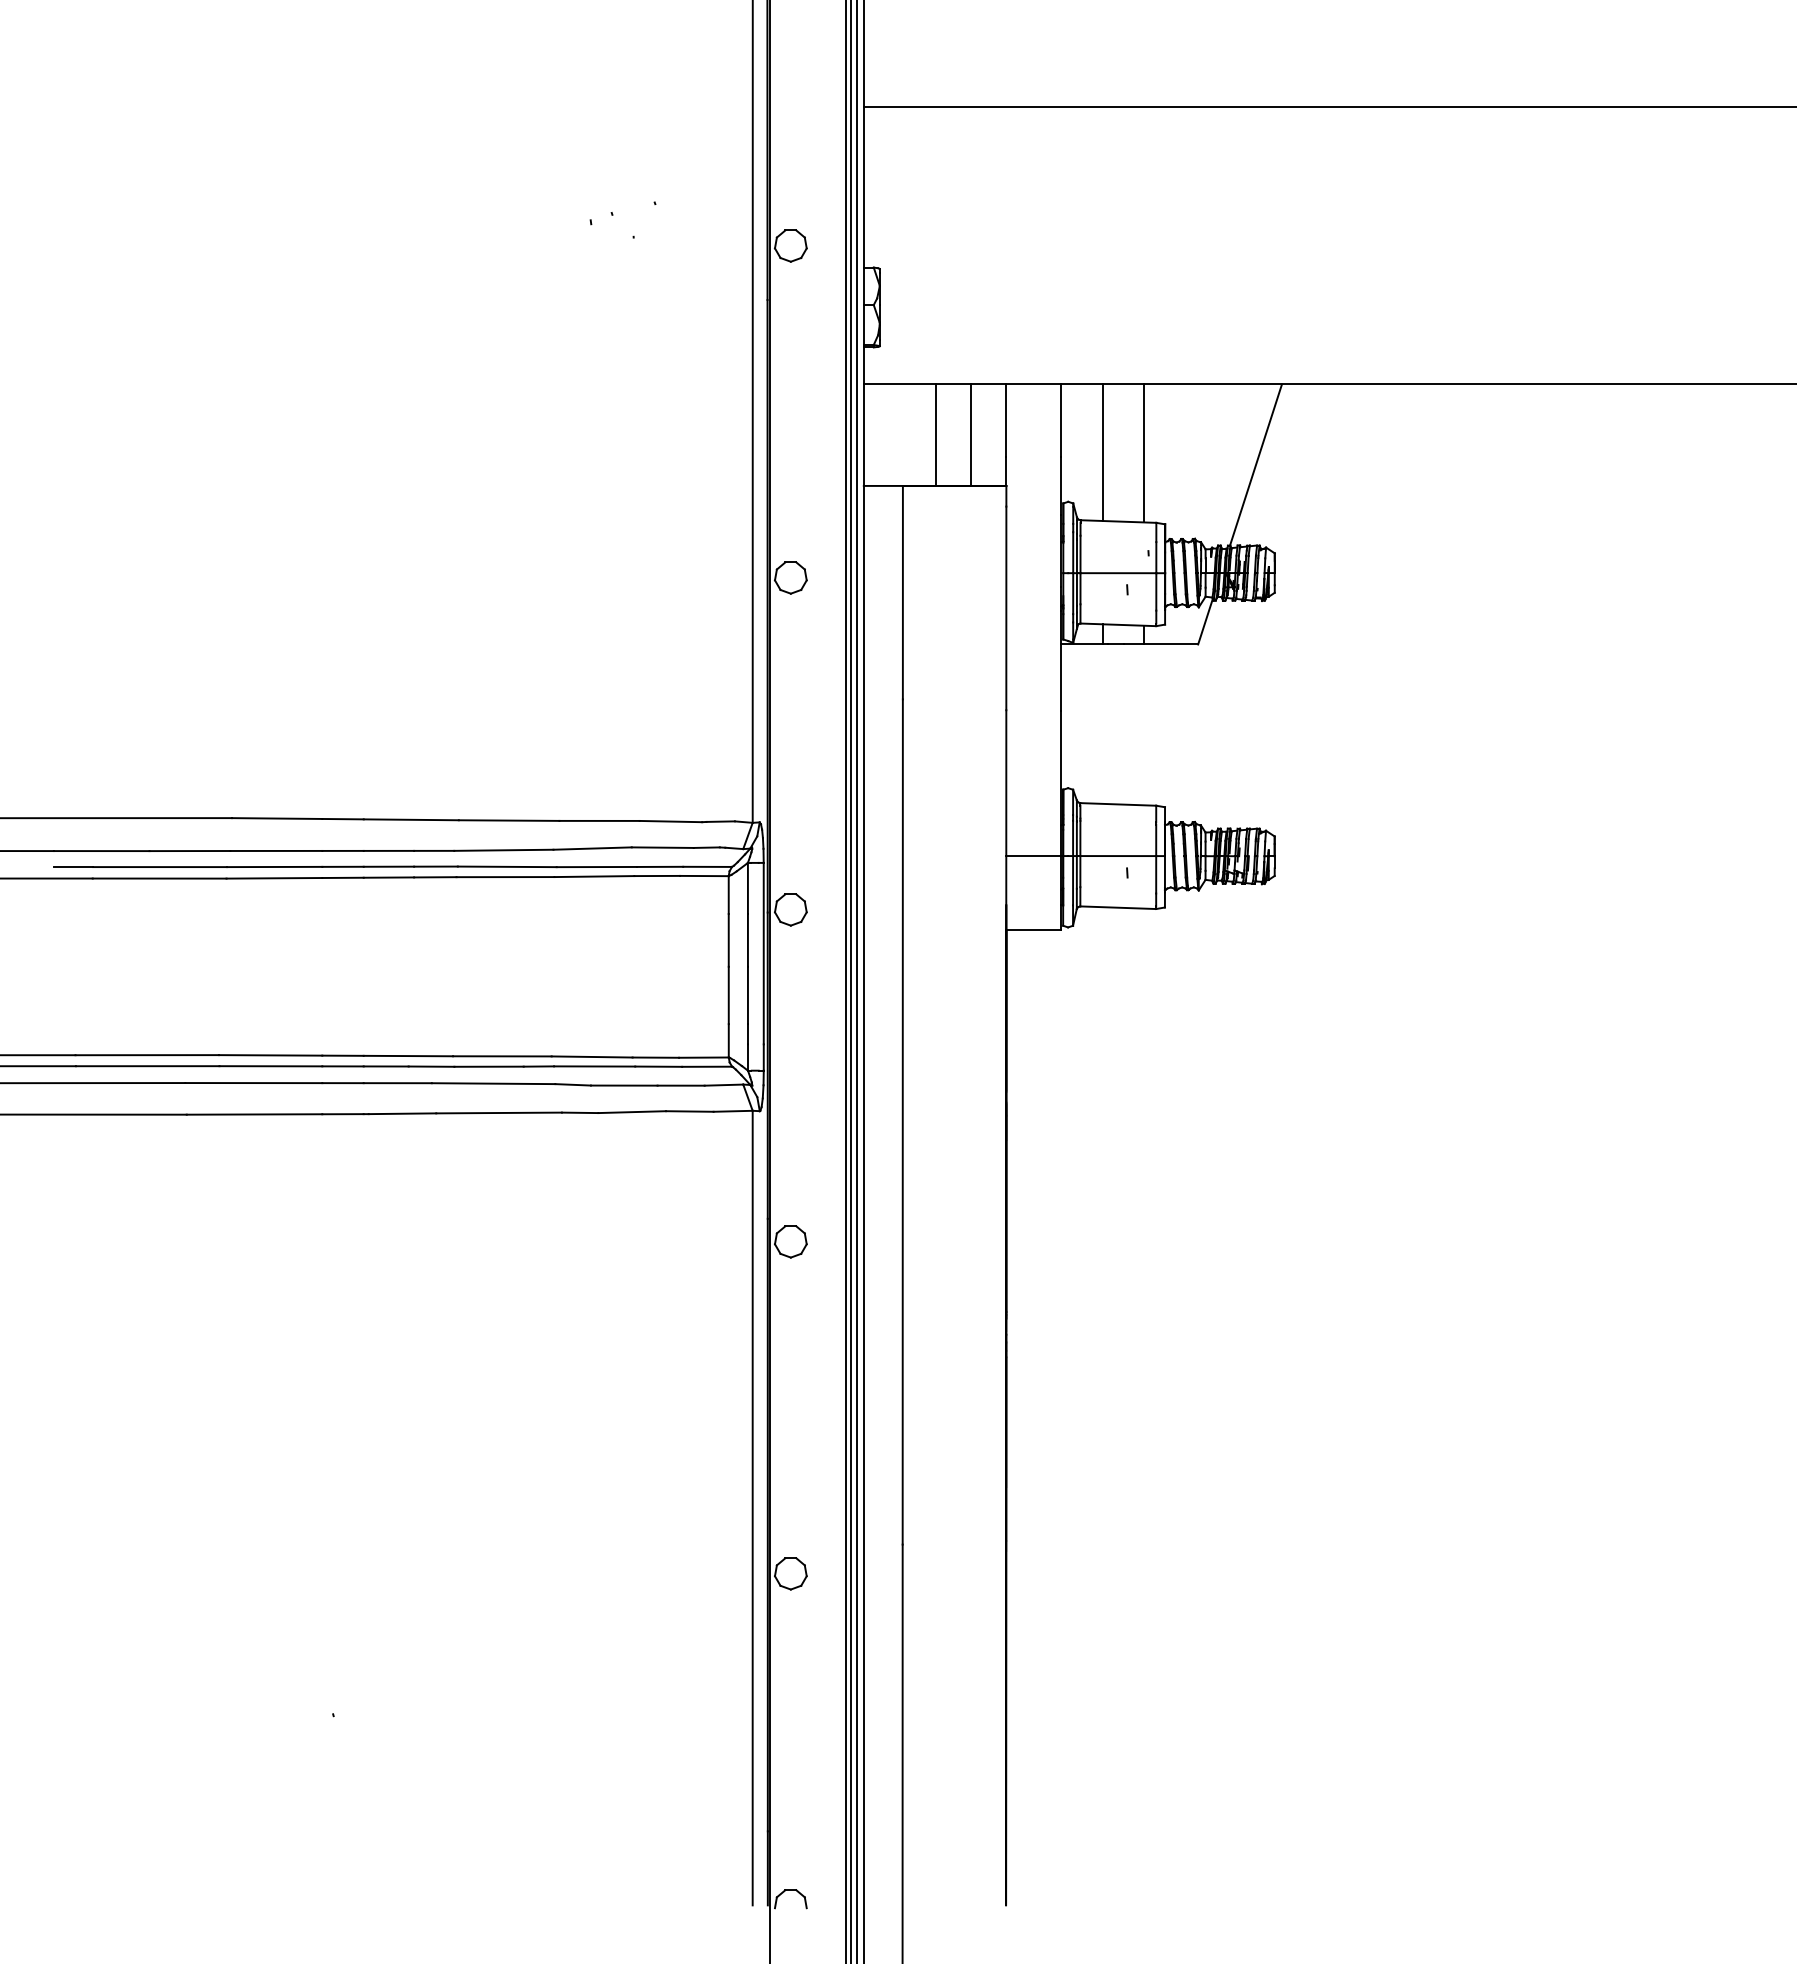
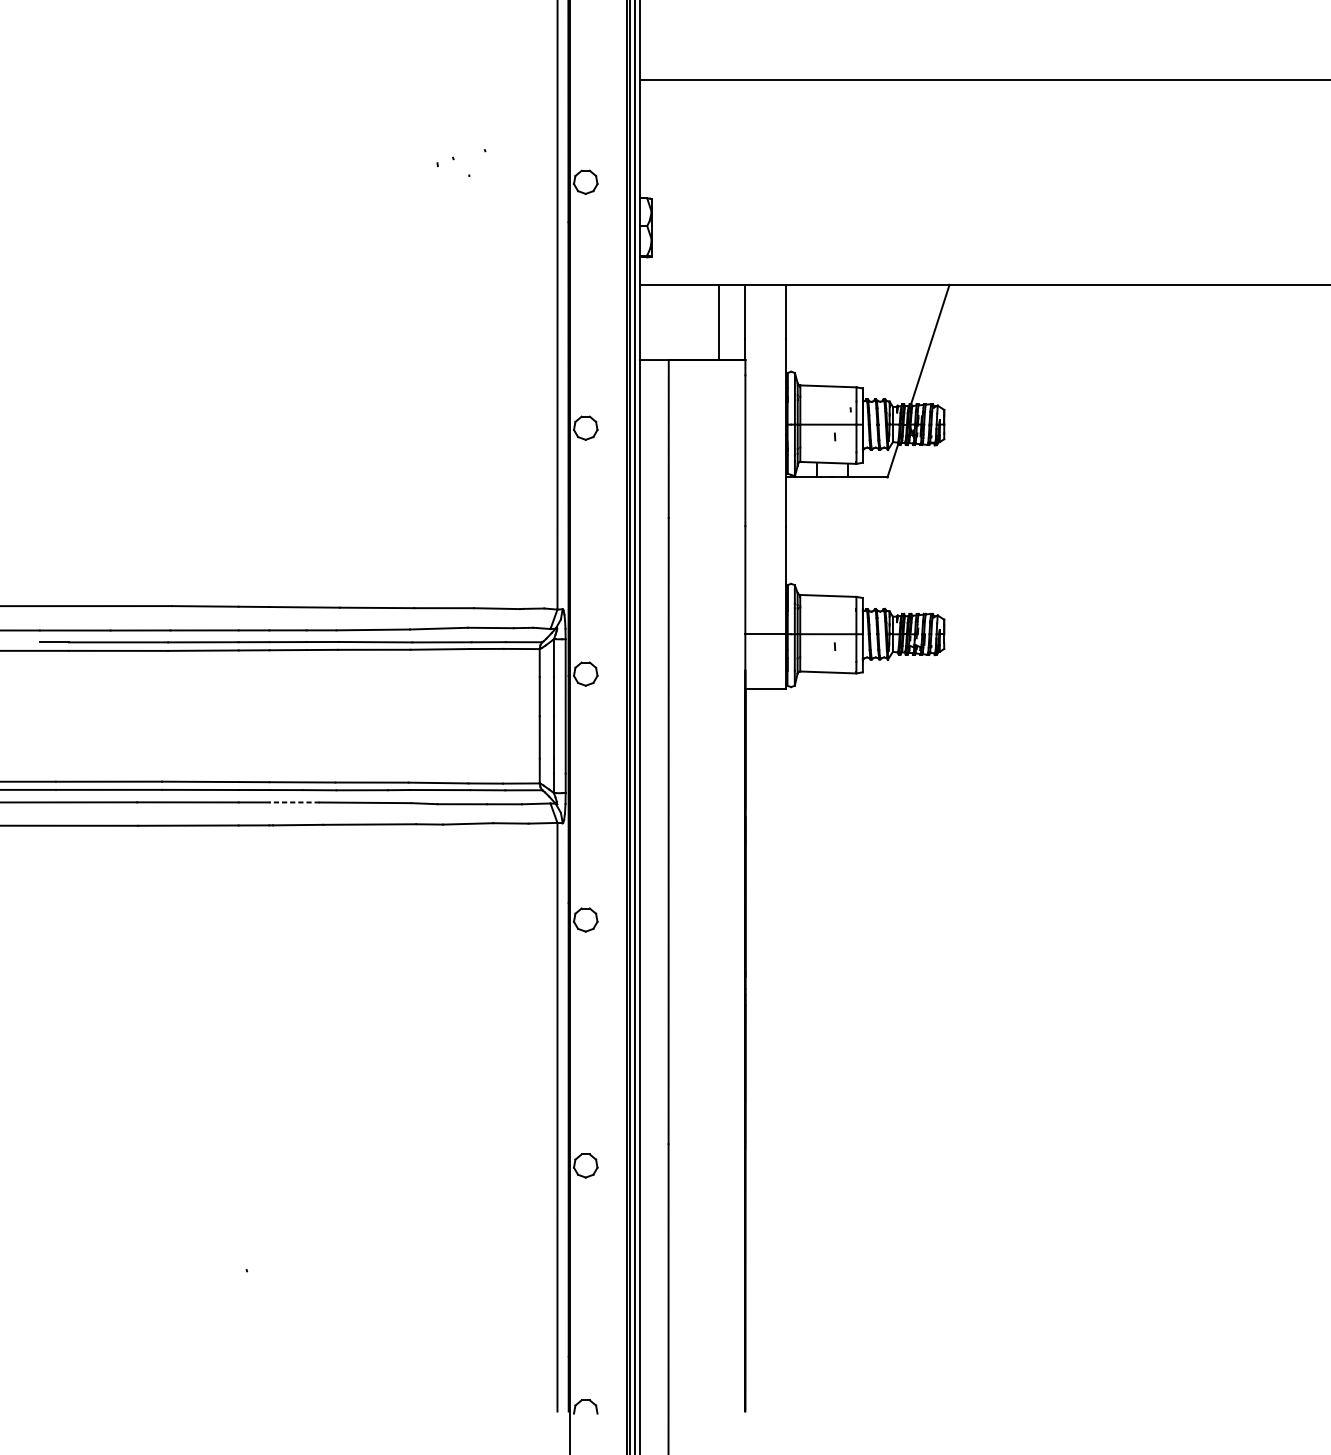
line: (936, 434) -> (693, 321), removed
line: (1102, 452) -> (816, 335), removed
line: (1144, 453) -> (847, 335), removed
line: (397, 1083) -> (294, 802), solid -> dashed

